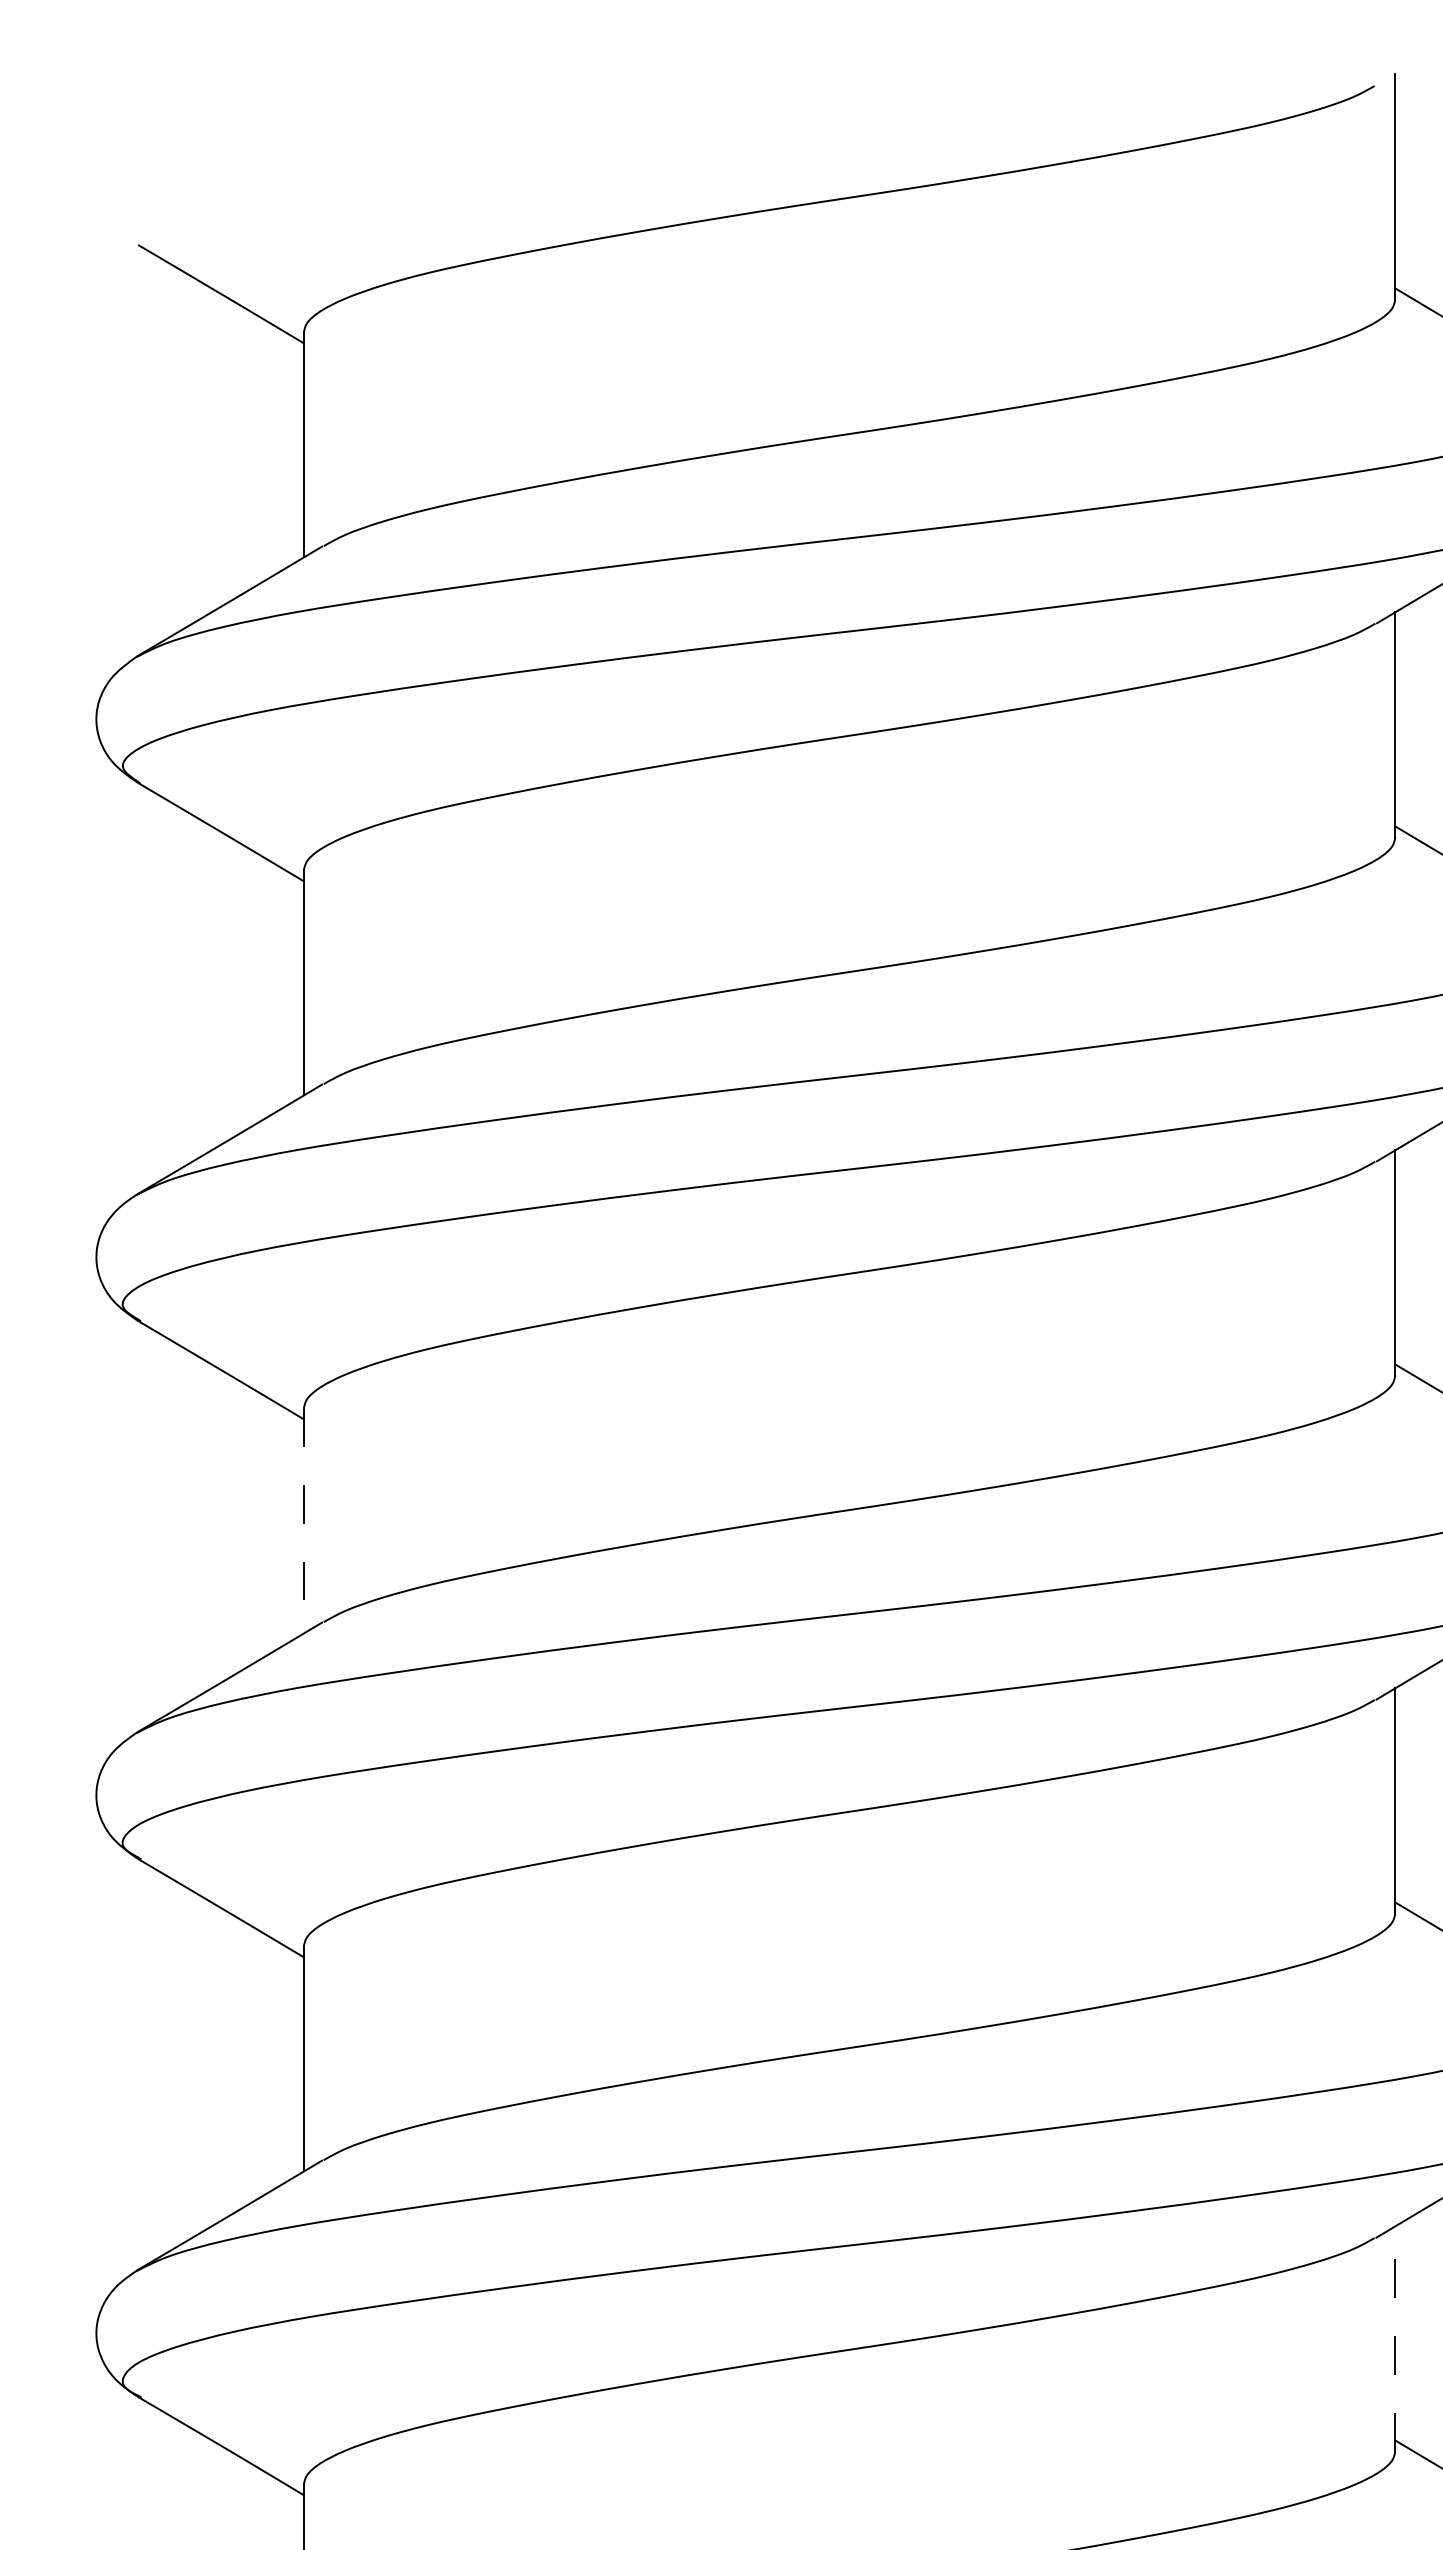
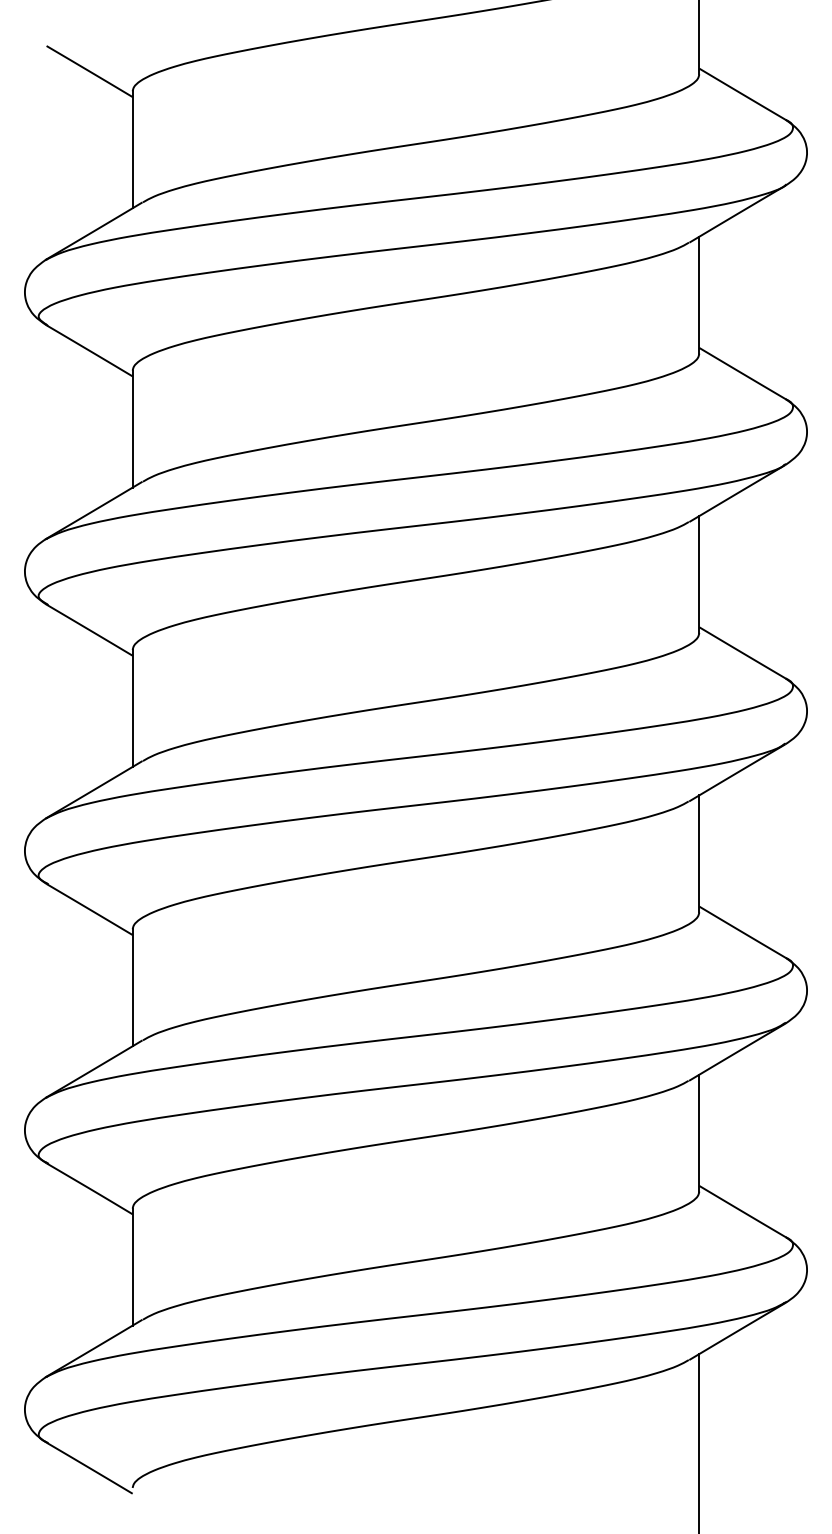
line: (303, 1520) -> (132, 708), dashed -> solid
line: (1395, 2337) -> (699, 1132), dashed -> solid

